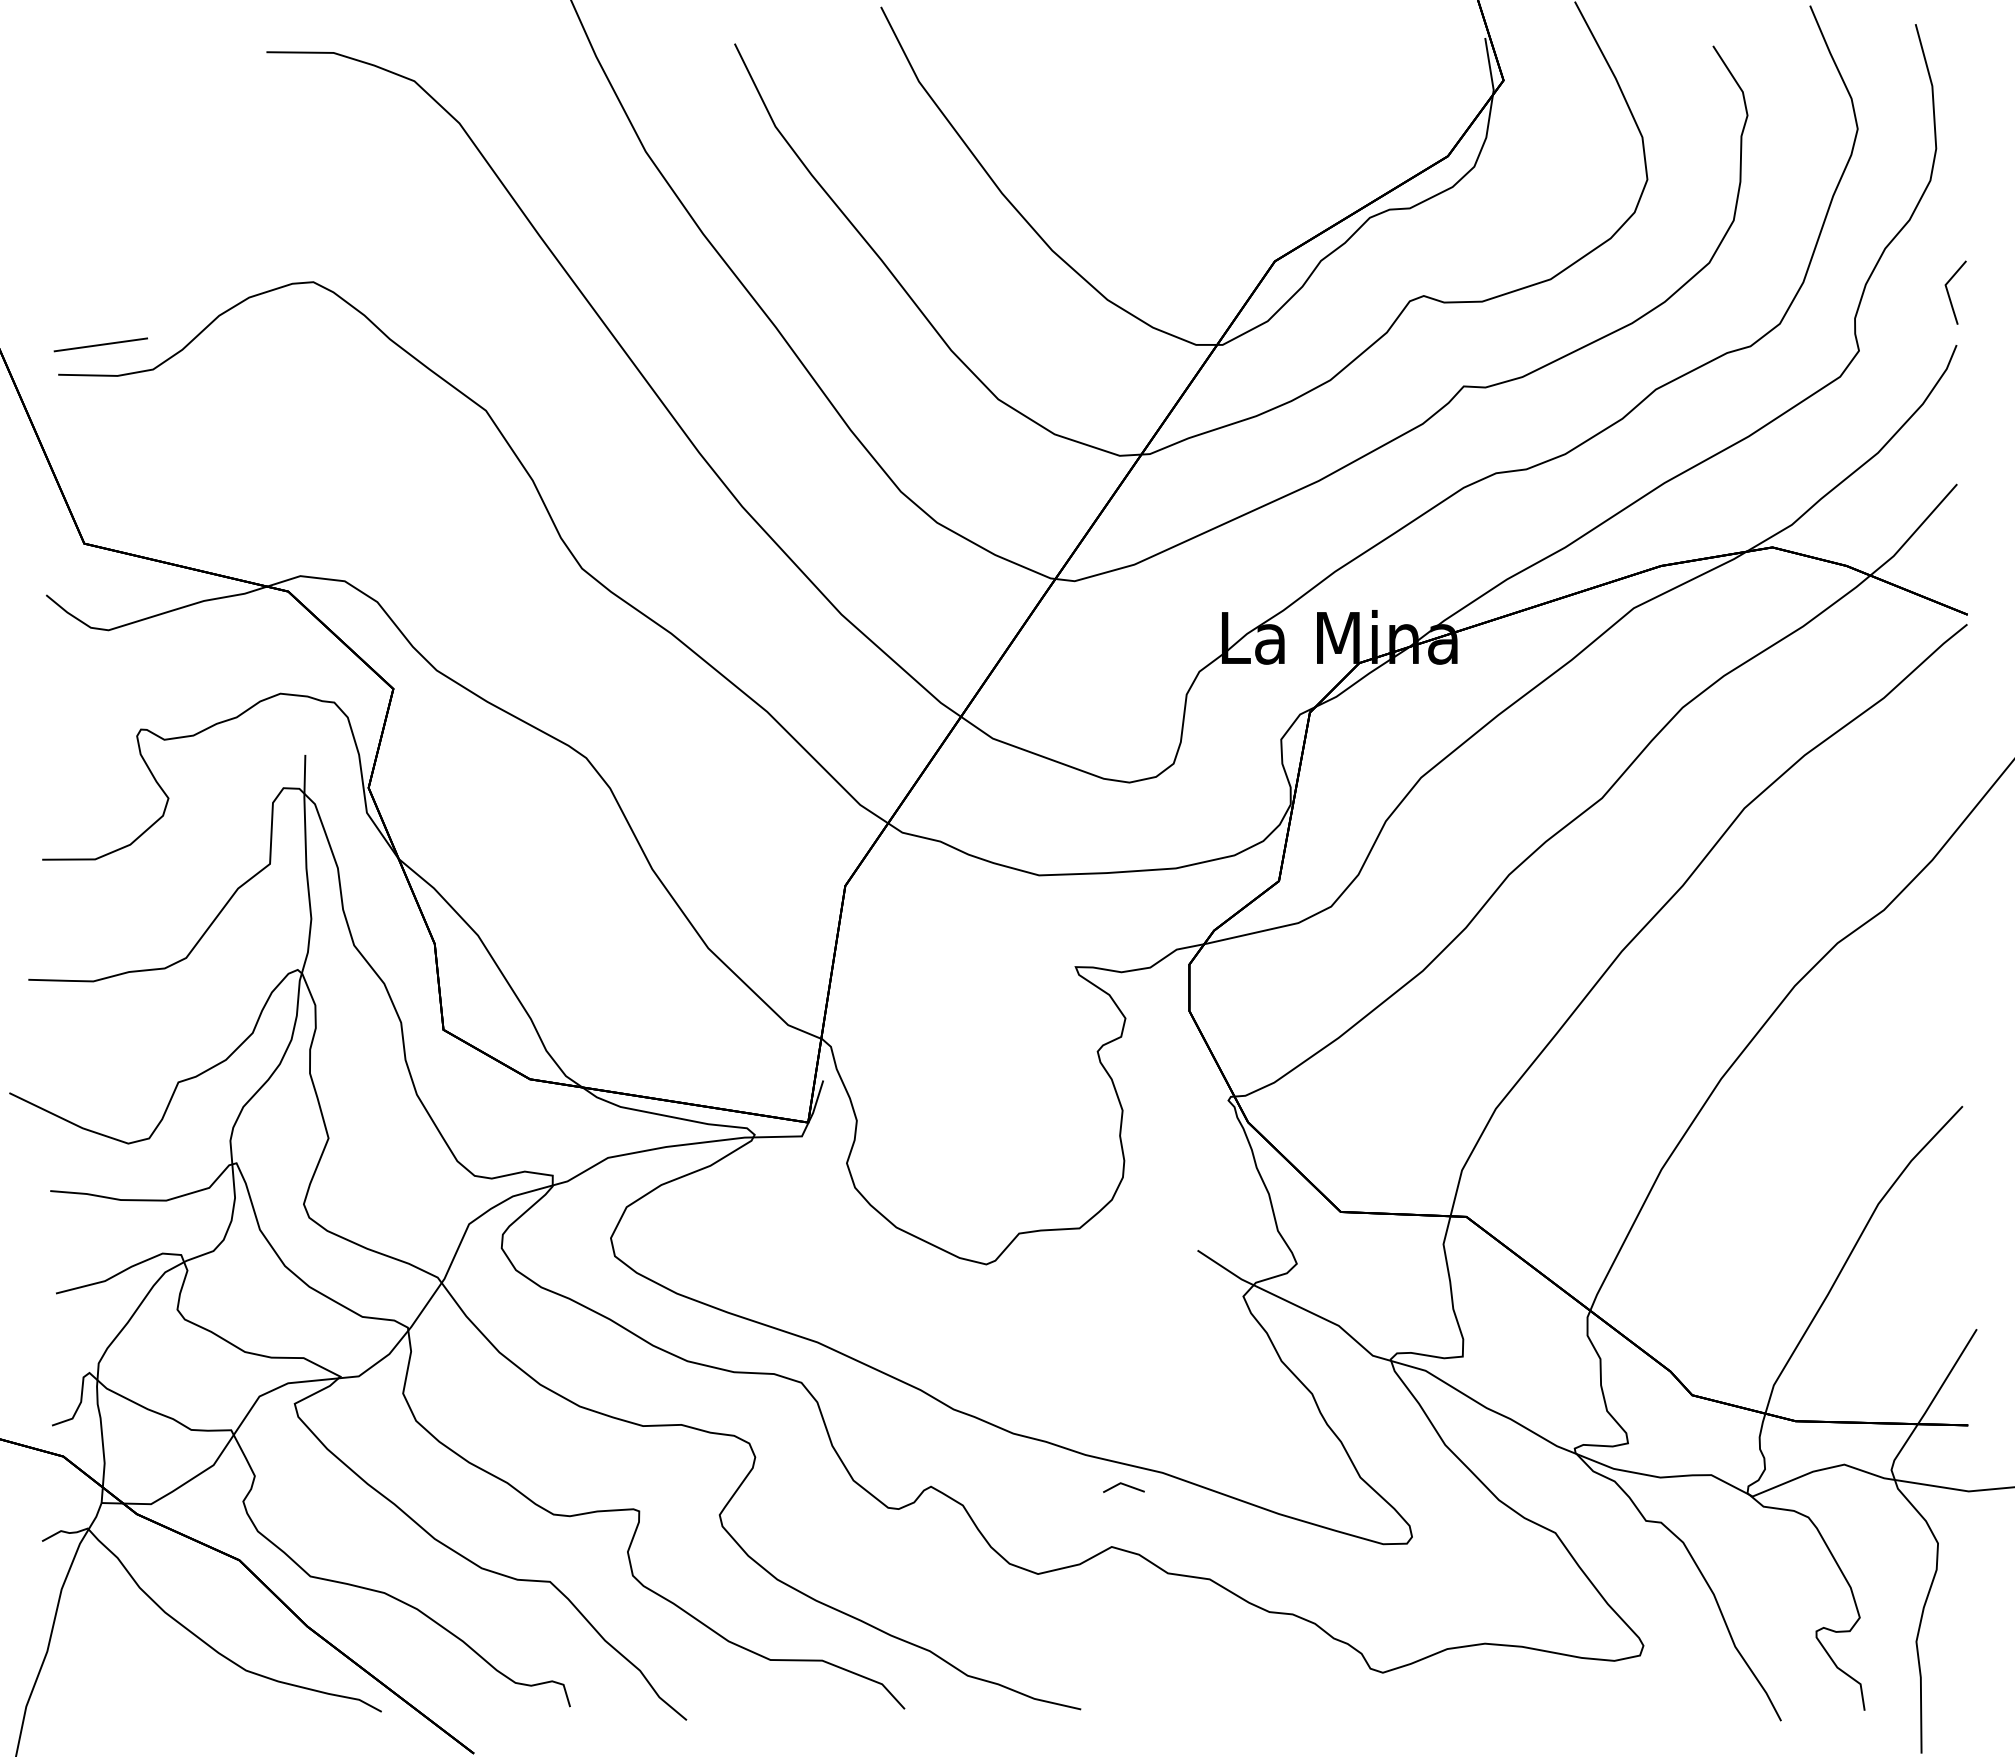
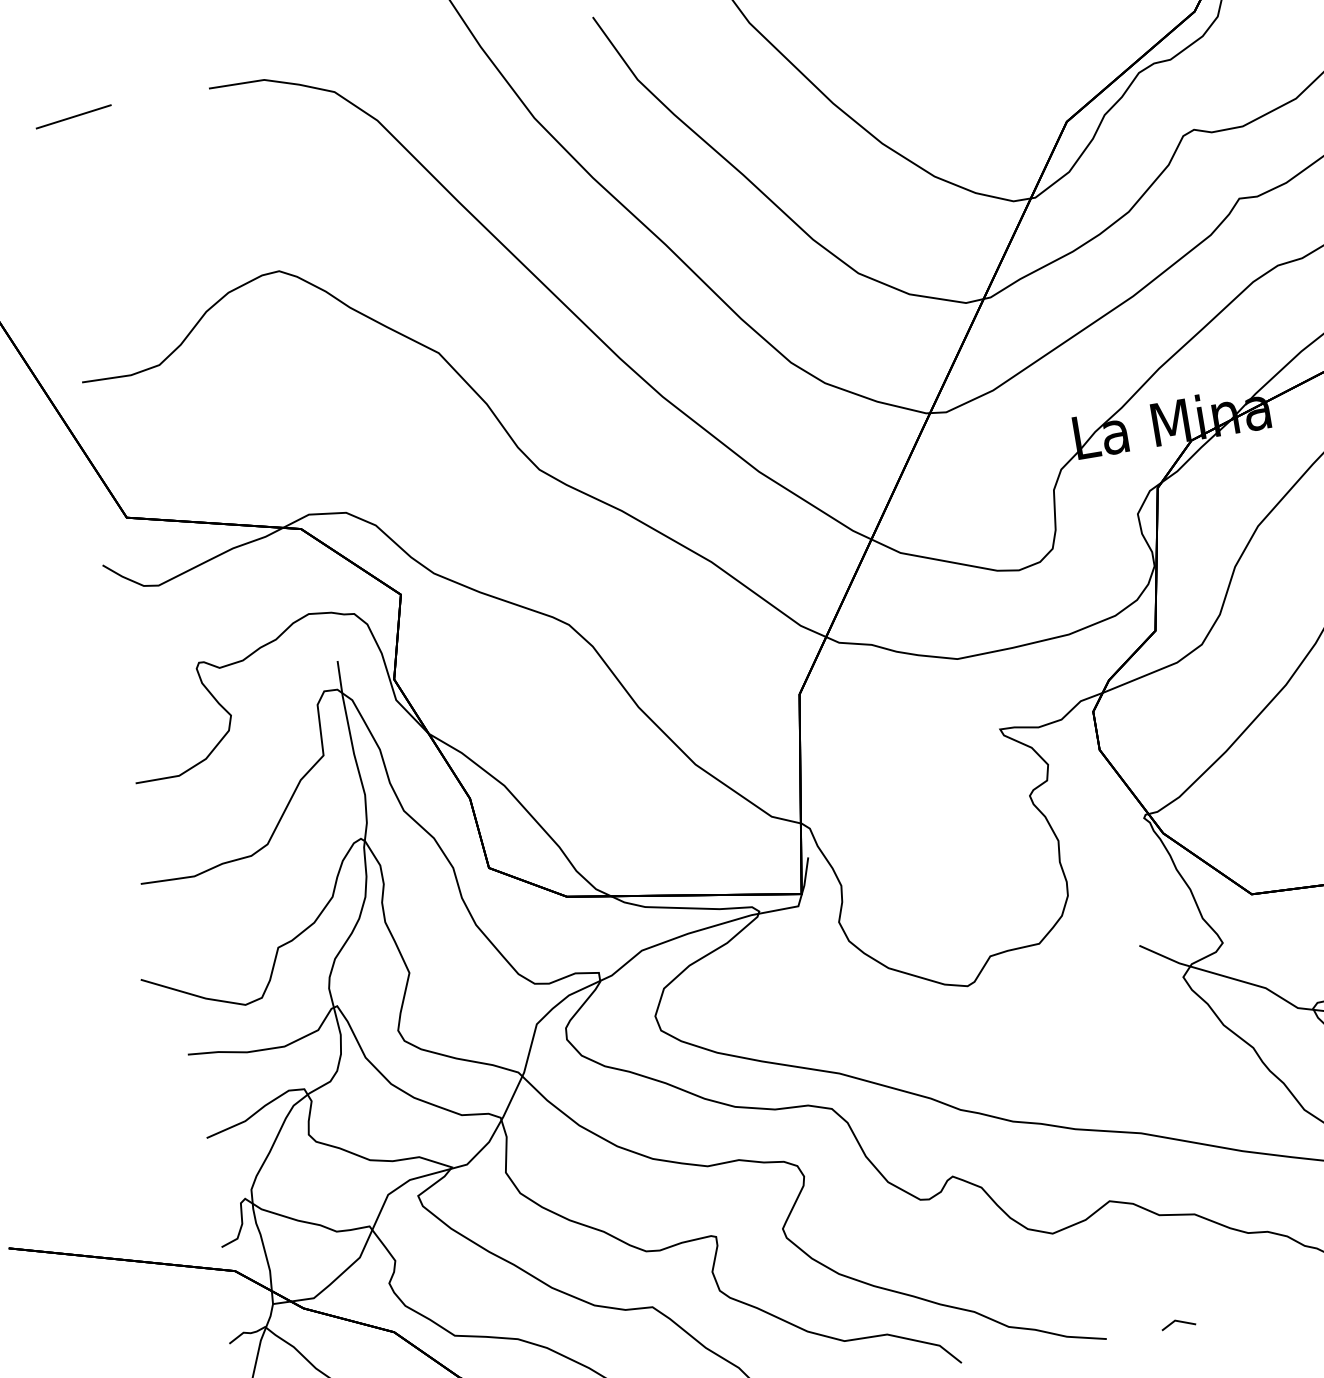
line: (100, 344) -> (73, 116), moved
line: (1123, 1485) -> (1177, 1322), moved

